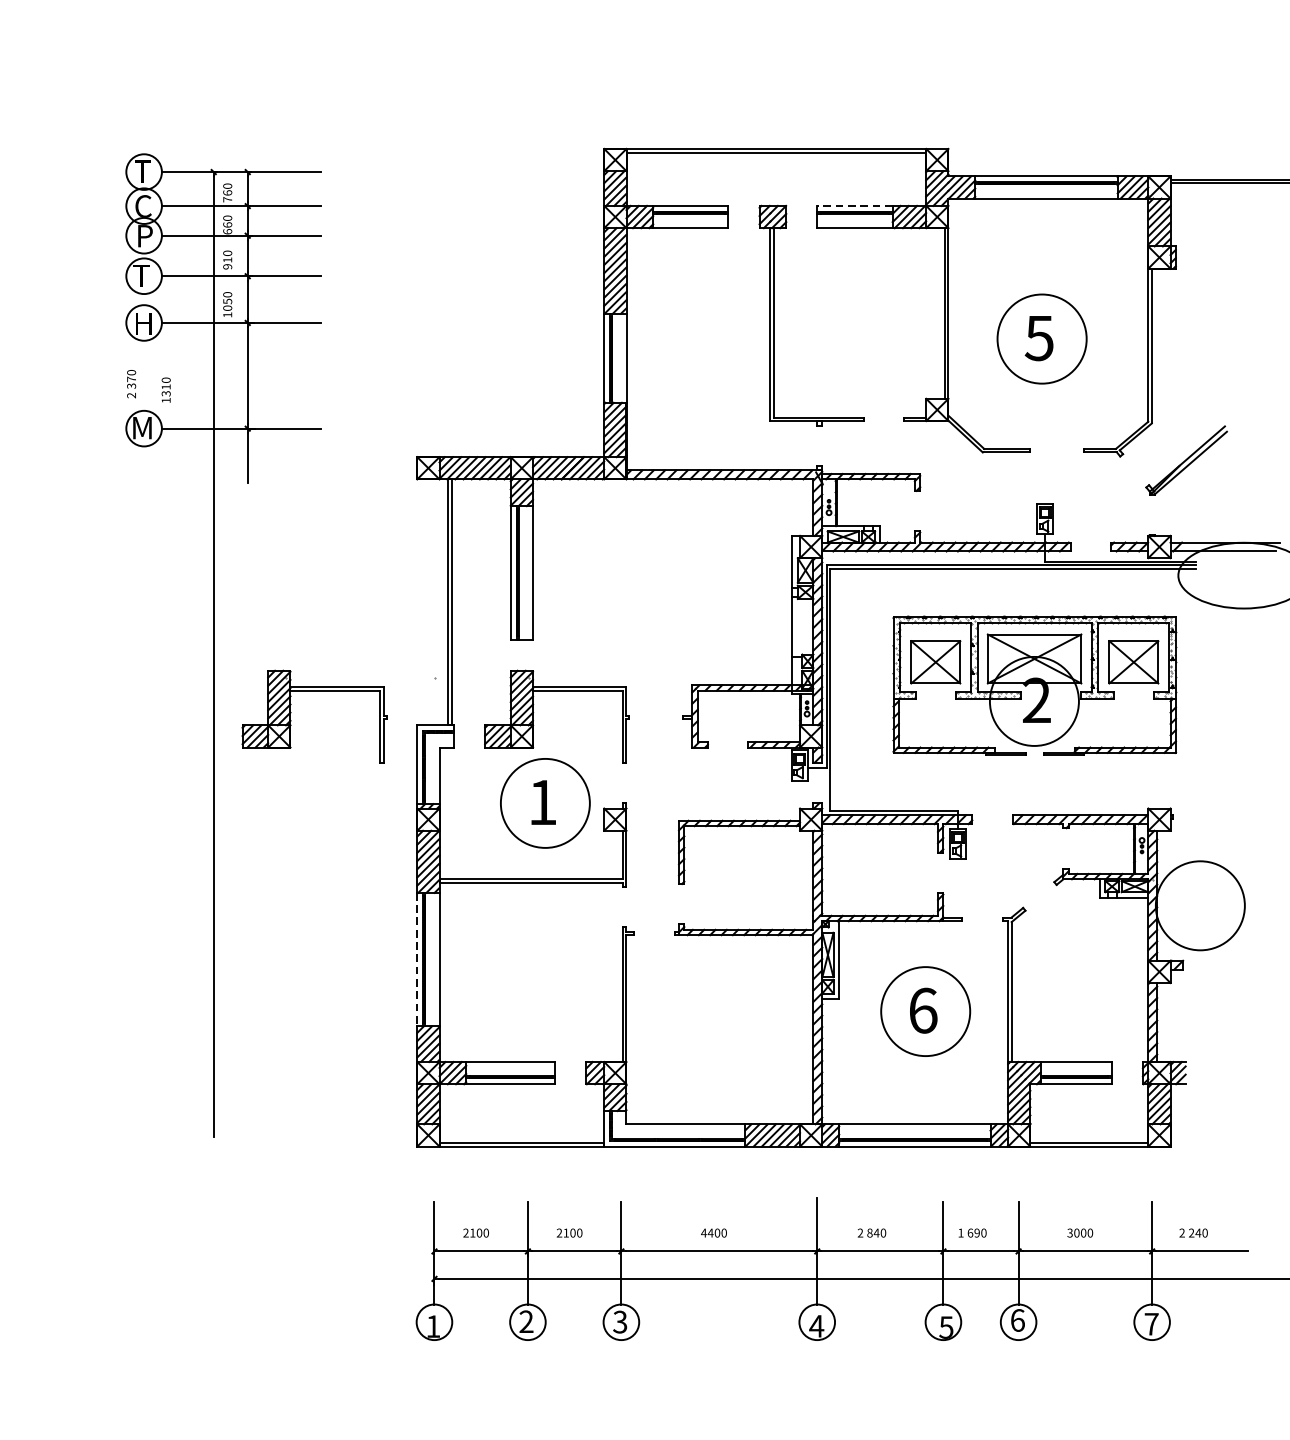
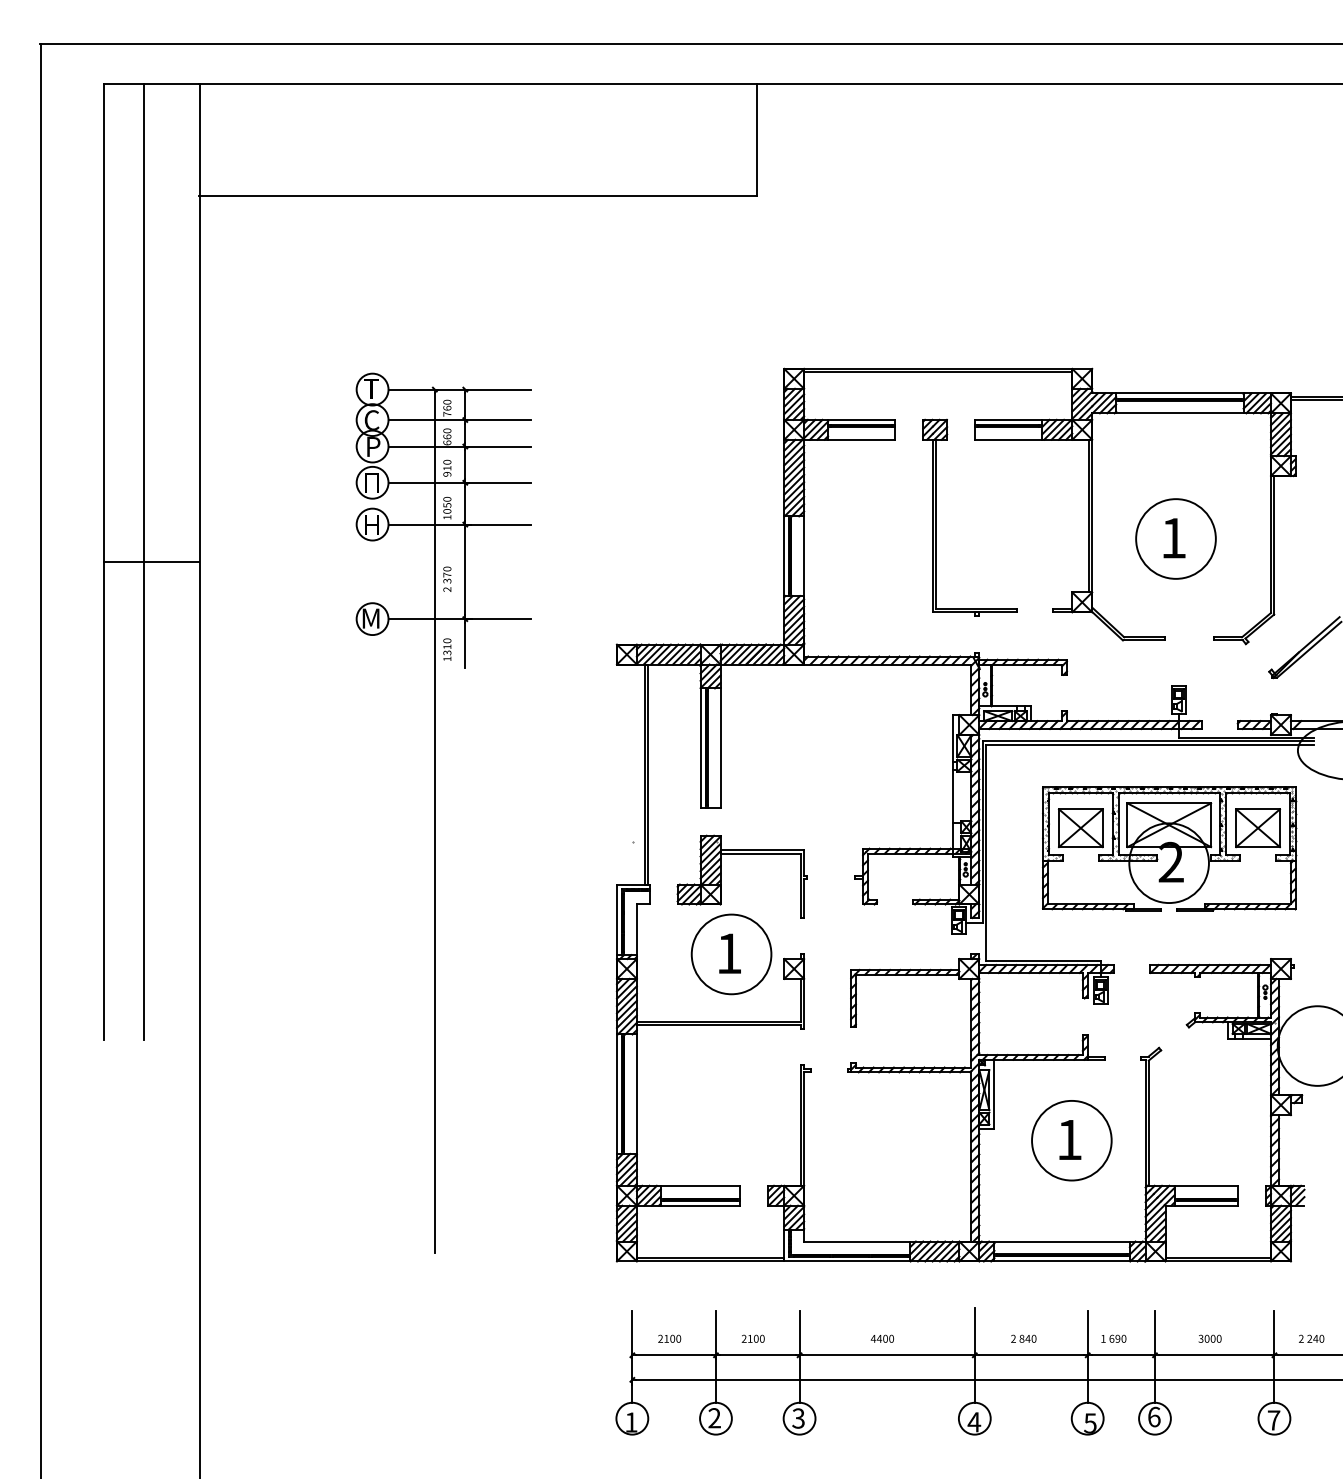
line: (854, 205) -> (1008, 419), dashed -> solid
text: (141, 275) -> (370, 482), Т -> П
text: (1039, 338) -> (1173, 538), 5 -> 1
text: (131, 383) -> (447, 578), moved
text: (166, 389) -> (447, 649), moved
part: (291, 716) -> (504, 876), removed
line: (416, 959) -> (616, 1094), dashed -> solid
text: (923, 1010) -> (1069, 1139), 6 -> 1

